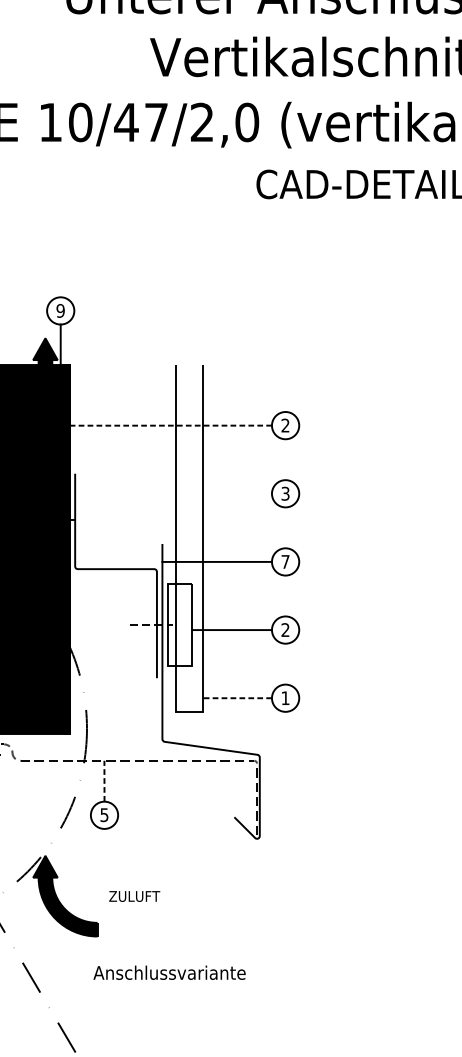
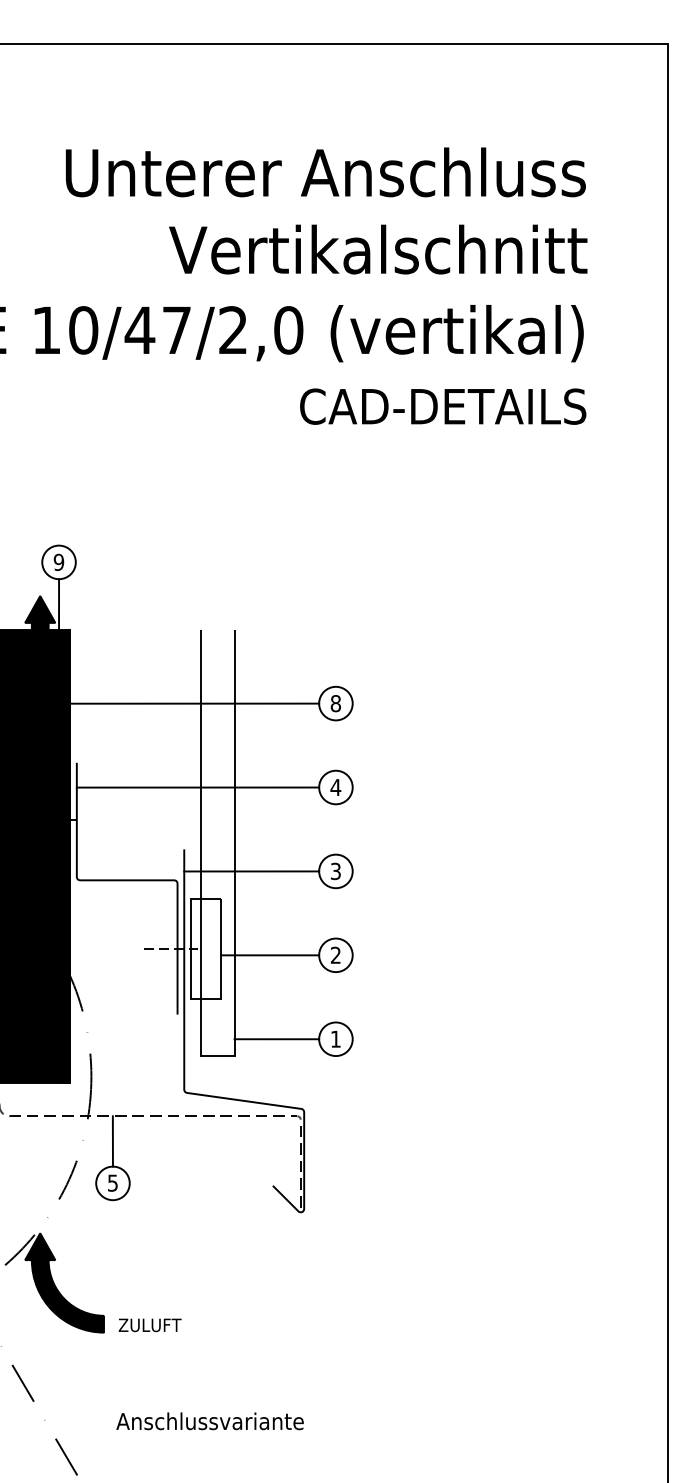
line: (170, 425) -> (194, 703), dashed -> solid
text: (285, 425) -> (335, 703), 2 -> 8
line: (173, 493) -> (197, 787), added
text: (285, 493) -> (335, 787), 3 -> 4
text: (285, 561) -> (335, 871), 7 -> 3
line: (237, 698) -> (276, 1039), dashed -> solid
line: (104, 780) -> (112, 1140), dashed -> solid
text: (134, 896) -> (149, 1325), moved
text: (169, 972) -> (209, 1421), moved

